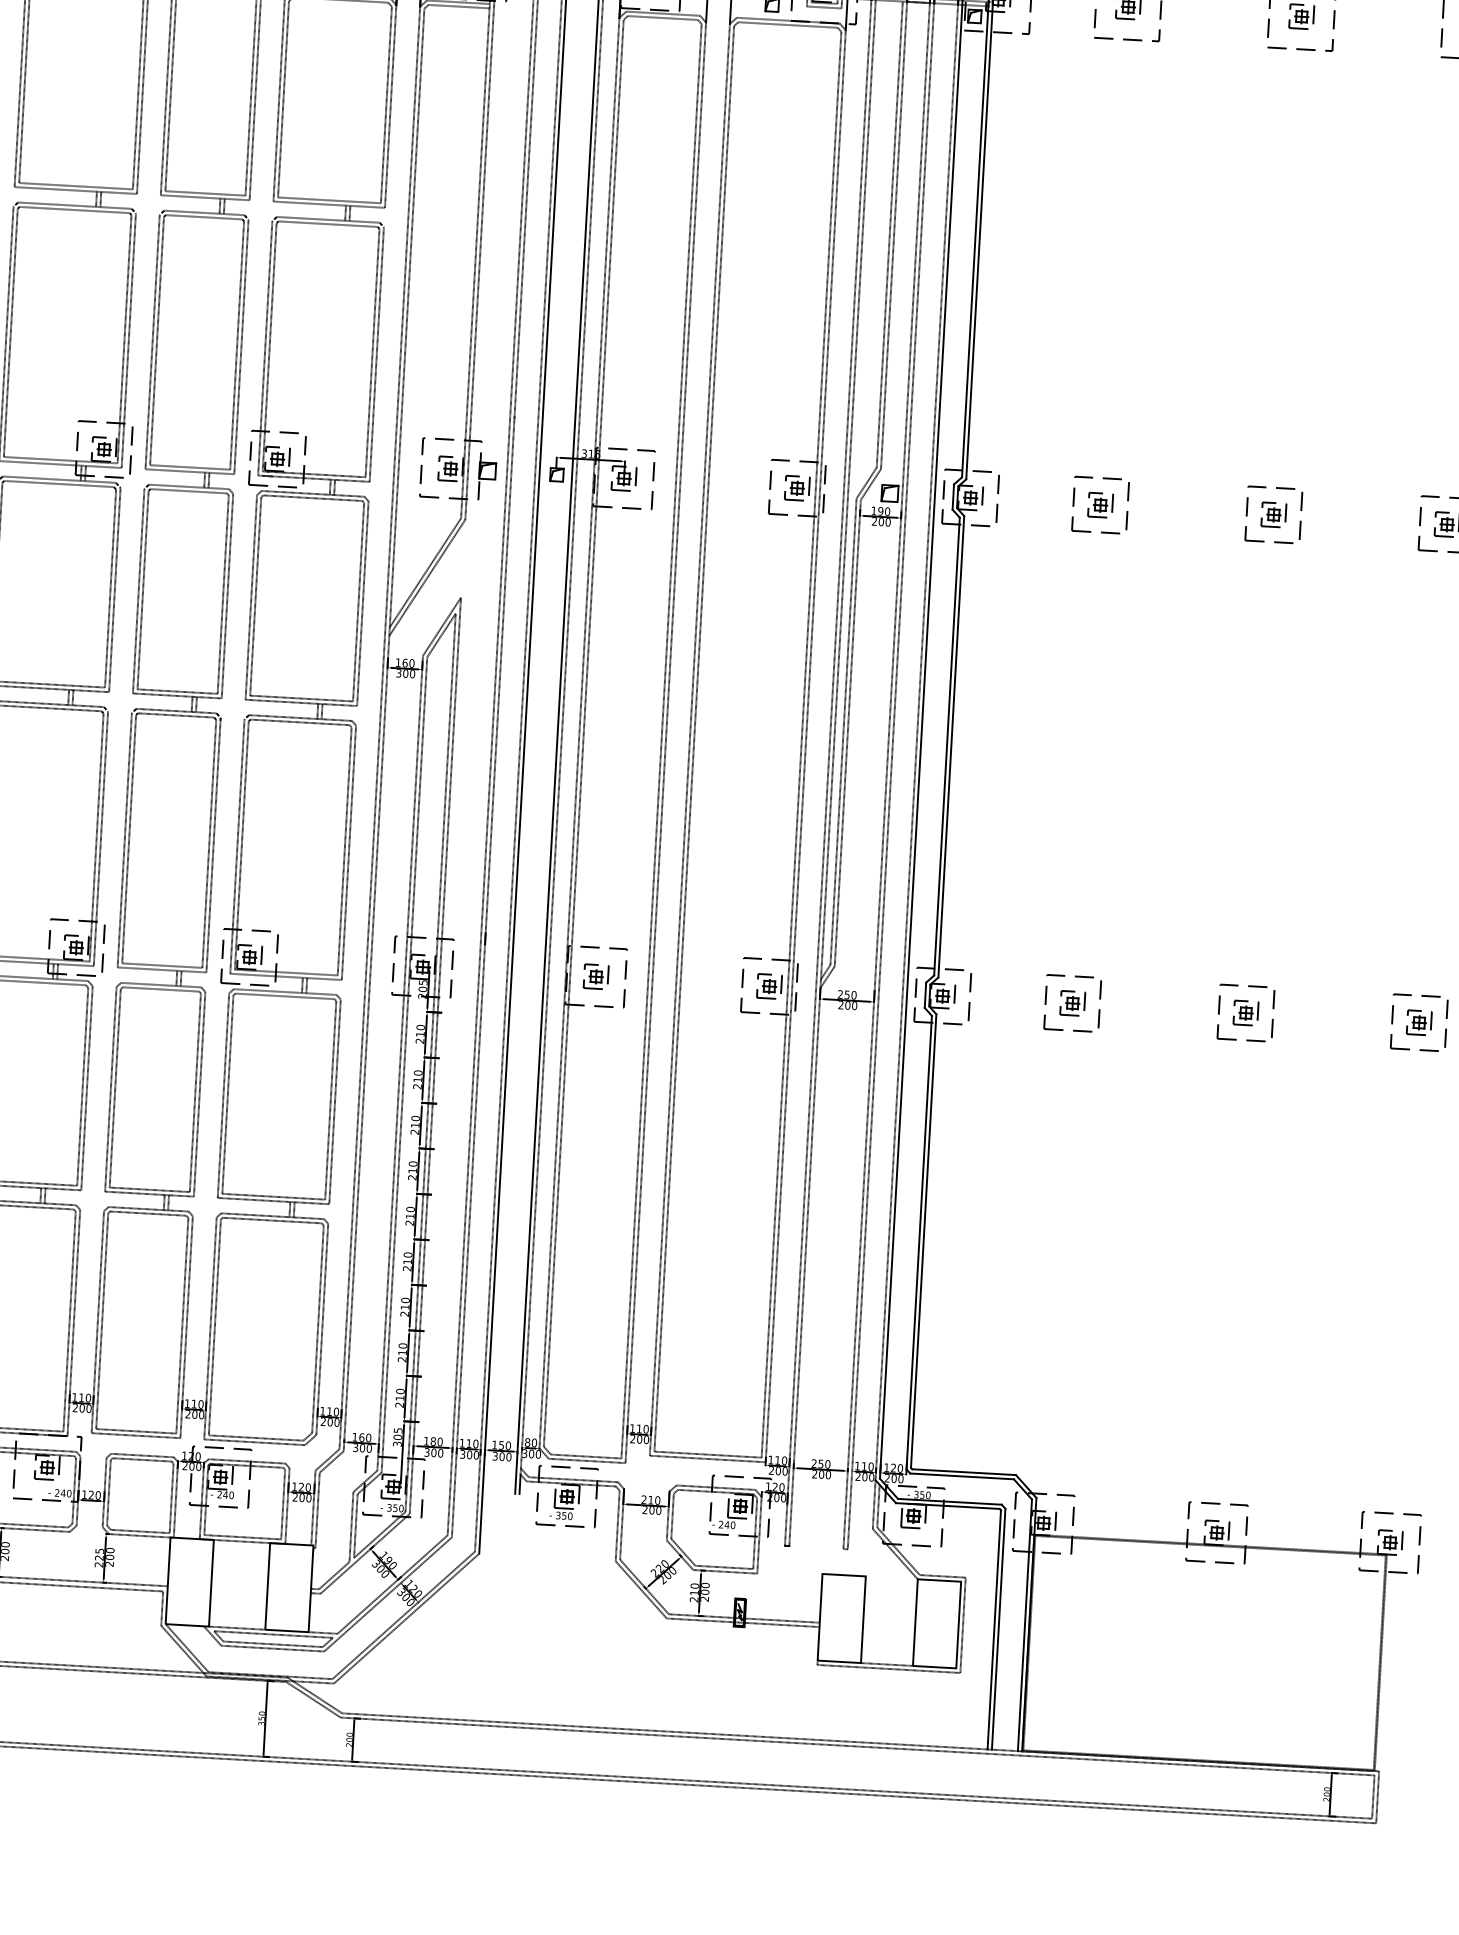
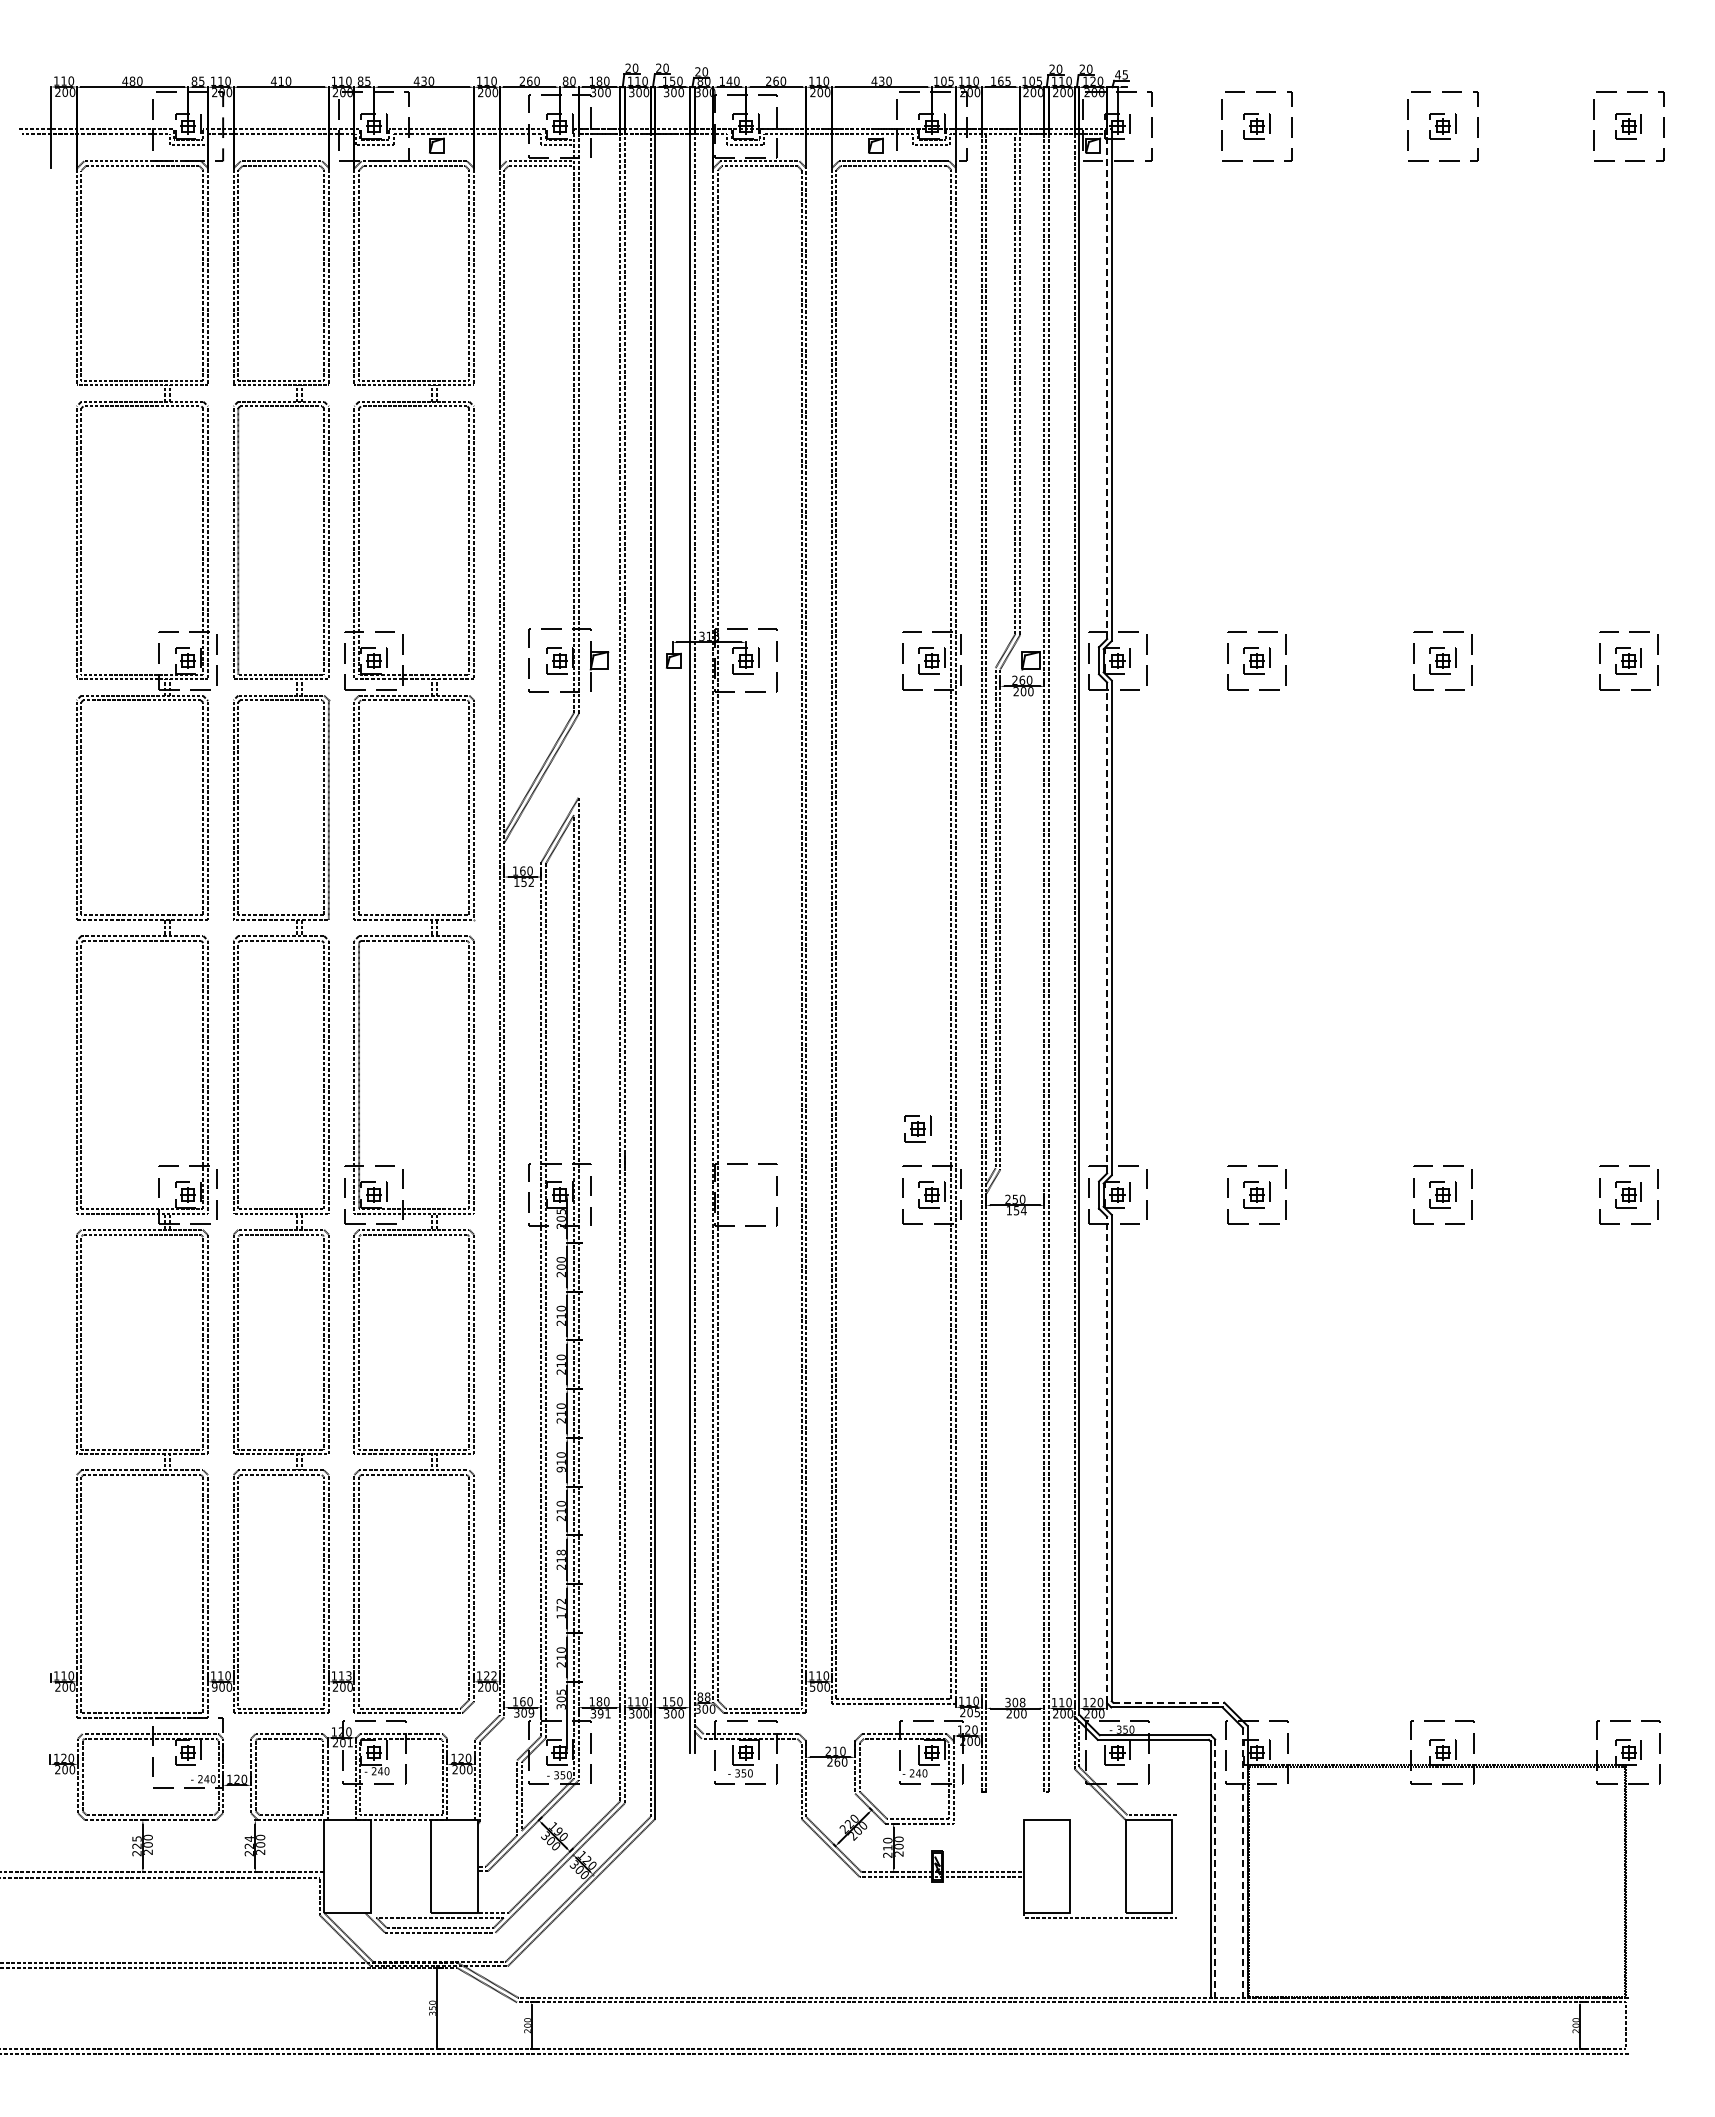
line: (975, 241) -> (1107, 386), solid -> dashed
text: (877, 510) -> (1018, 679), 190 -> 260
text: (406, 673) -> (524, 882), 300 -> 152
line: (947, 746) -> (1107, 927), solid -> dashed
part: (595, 976) -> (917, 1128), moved
text: (847, 1005) -> (1016, 1210), 200 -> 154
text: (419, 1033) -> (560, 1266), 210 -> 200
text: (409, 1223) -> (560, 1469), 210 -> 910
line: (919, 1242) -> (1107, 1459), solid -> dashed
text: (404, 1300) -> (560, 1552), 210 -> 218
text: (401, 1352) -> (560, 1608), 210 -> 172
text: (200, 1404) -> (348, 1675), 110 -> 113
text: (75, 1408) -> (214, 1687), 200 -> 900
text: (333, 1411) -> (490, 1675), 110 -> 122
text: (632, 1439) -> (812, 1687), 200 -> 500
text: (534, 1442) -> (707, 1696), 80 -> 88
text: (368, 1448) -> (530, 1713), 300 -> 309
text: (437, 1452) -> (604, 1713), 300 -> 391
text: (821, 1463) -> (1015, 1702), 250 -> 308
text: (198, 1467) -> (349, 1743), 200 -> 201
text: (785, 1471) -> (977, 1712), 200 -> 205
line: (963, 1471) -> (1168, 1702), solid -> dashed
text: (652, 1510) -> (837, 1762), 200 -> 260
text: (98, 1550) -> (248, 1838), 225 -> 224
line: (962, 1625) -> (1176, 1866), removed
line: (1025, 1625) -> (1243, 1862), solid -> dashed
line: (236, 1627) -> (400, 1912), removed
line: (998, 1630) -> (1215, 1869), solid -> dashed
line: (886, 1664) -> (1097, 1912), removed
line: (1377, 1797) -> (1630, 2025), removed

